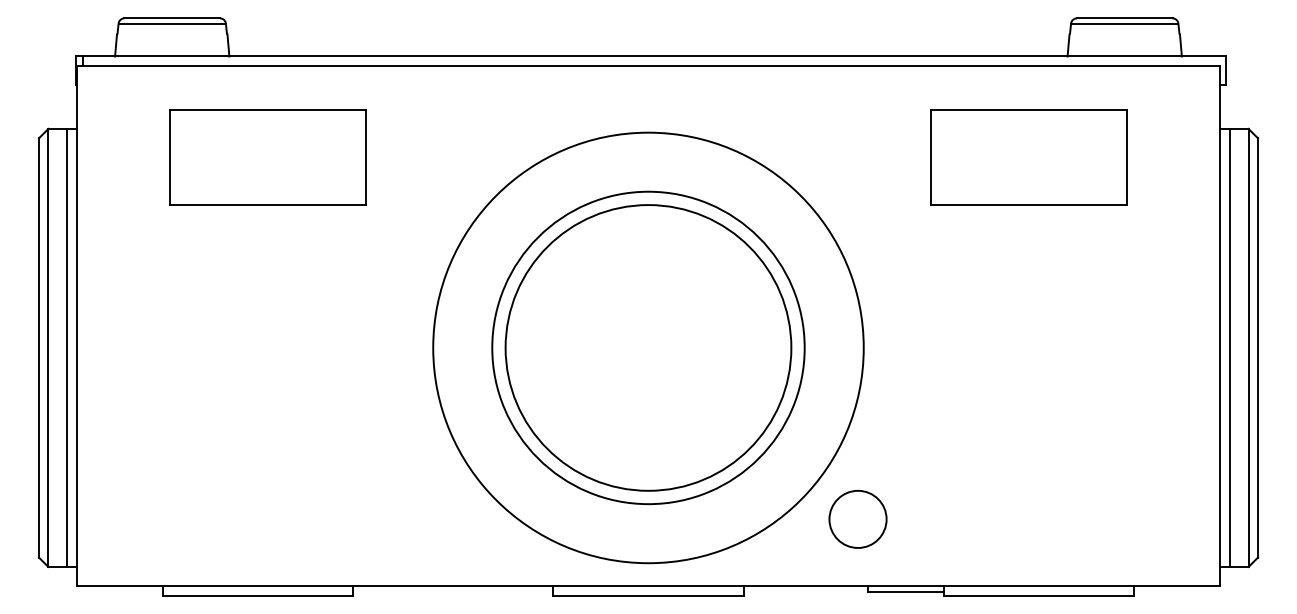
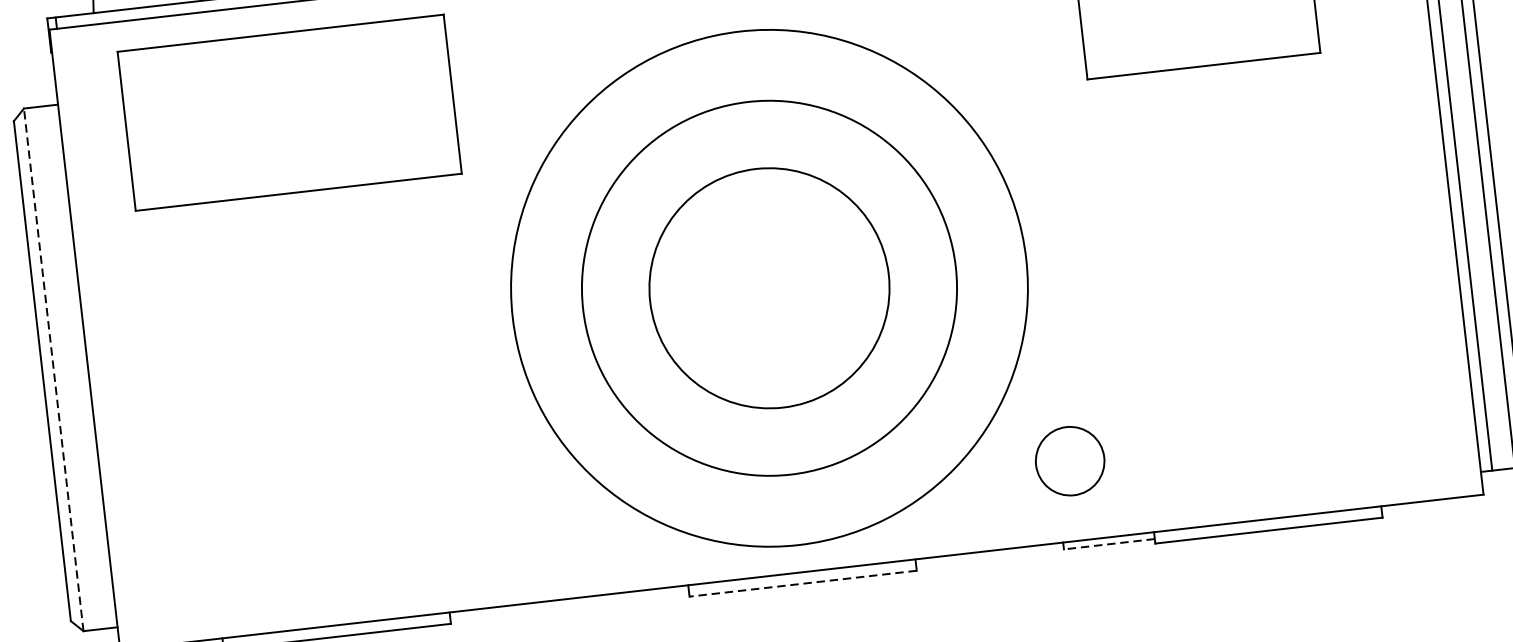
part: (267, 157) -> (289, 112), size x1.4
line: (48, 347) -> (53, 369), solid -> dashed
line: (67, 347) -> (76, 366), removed
circle: (648, 347) -> (769, 287), size x0.7
circle: (857, 519) -> (1069, 461), moved
line: (905, 591) -> (1109, 543), solid -> dashed
line: (647, 595) -> (801, 583), solid -> dashed

